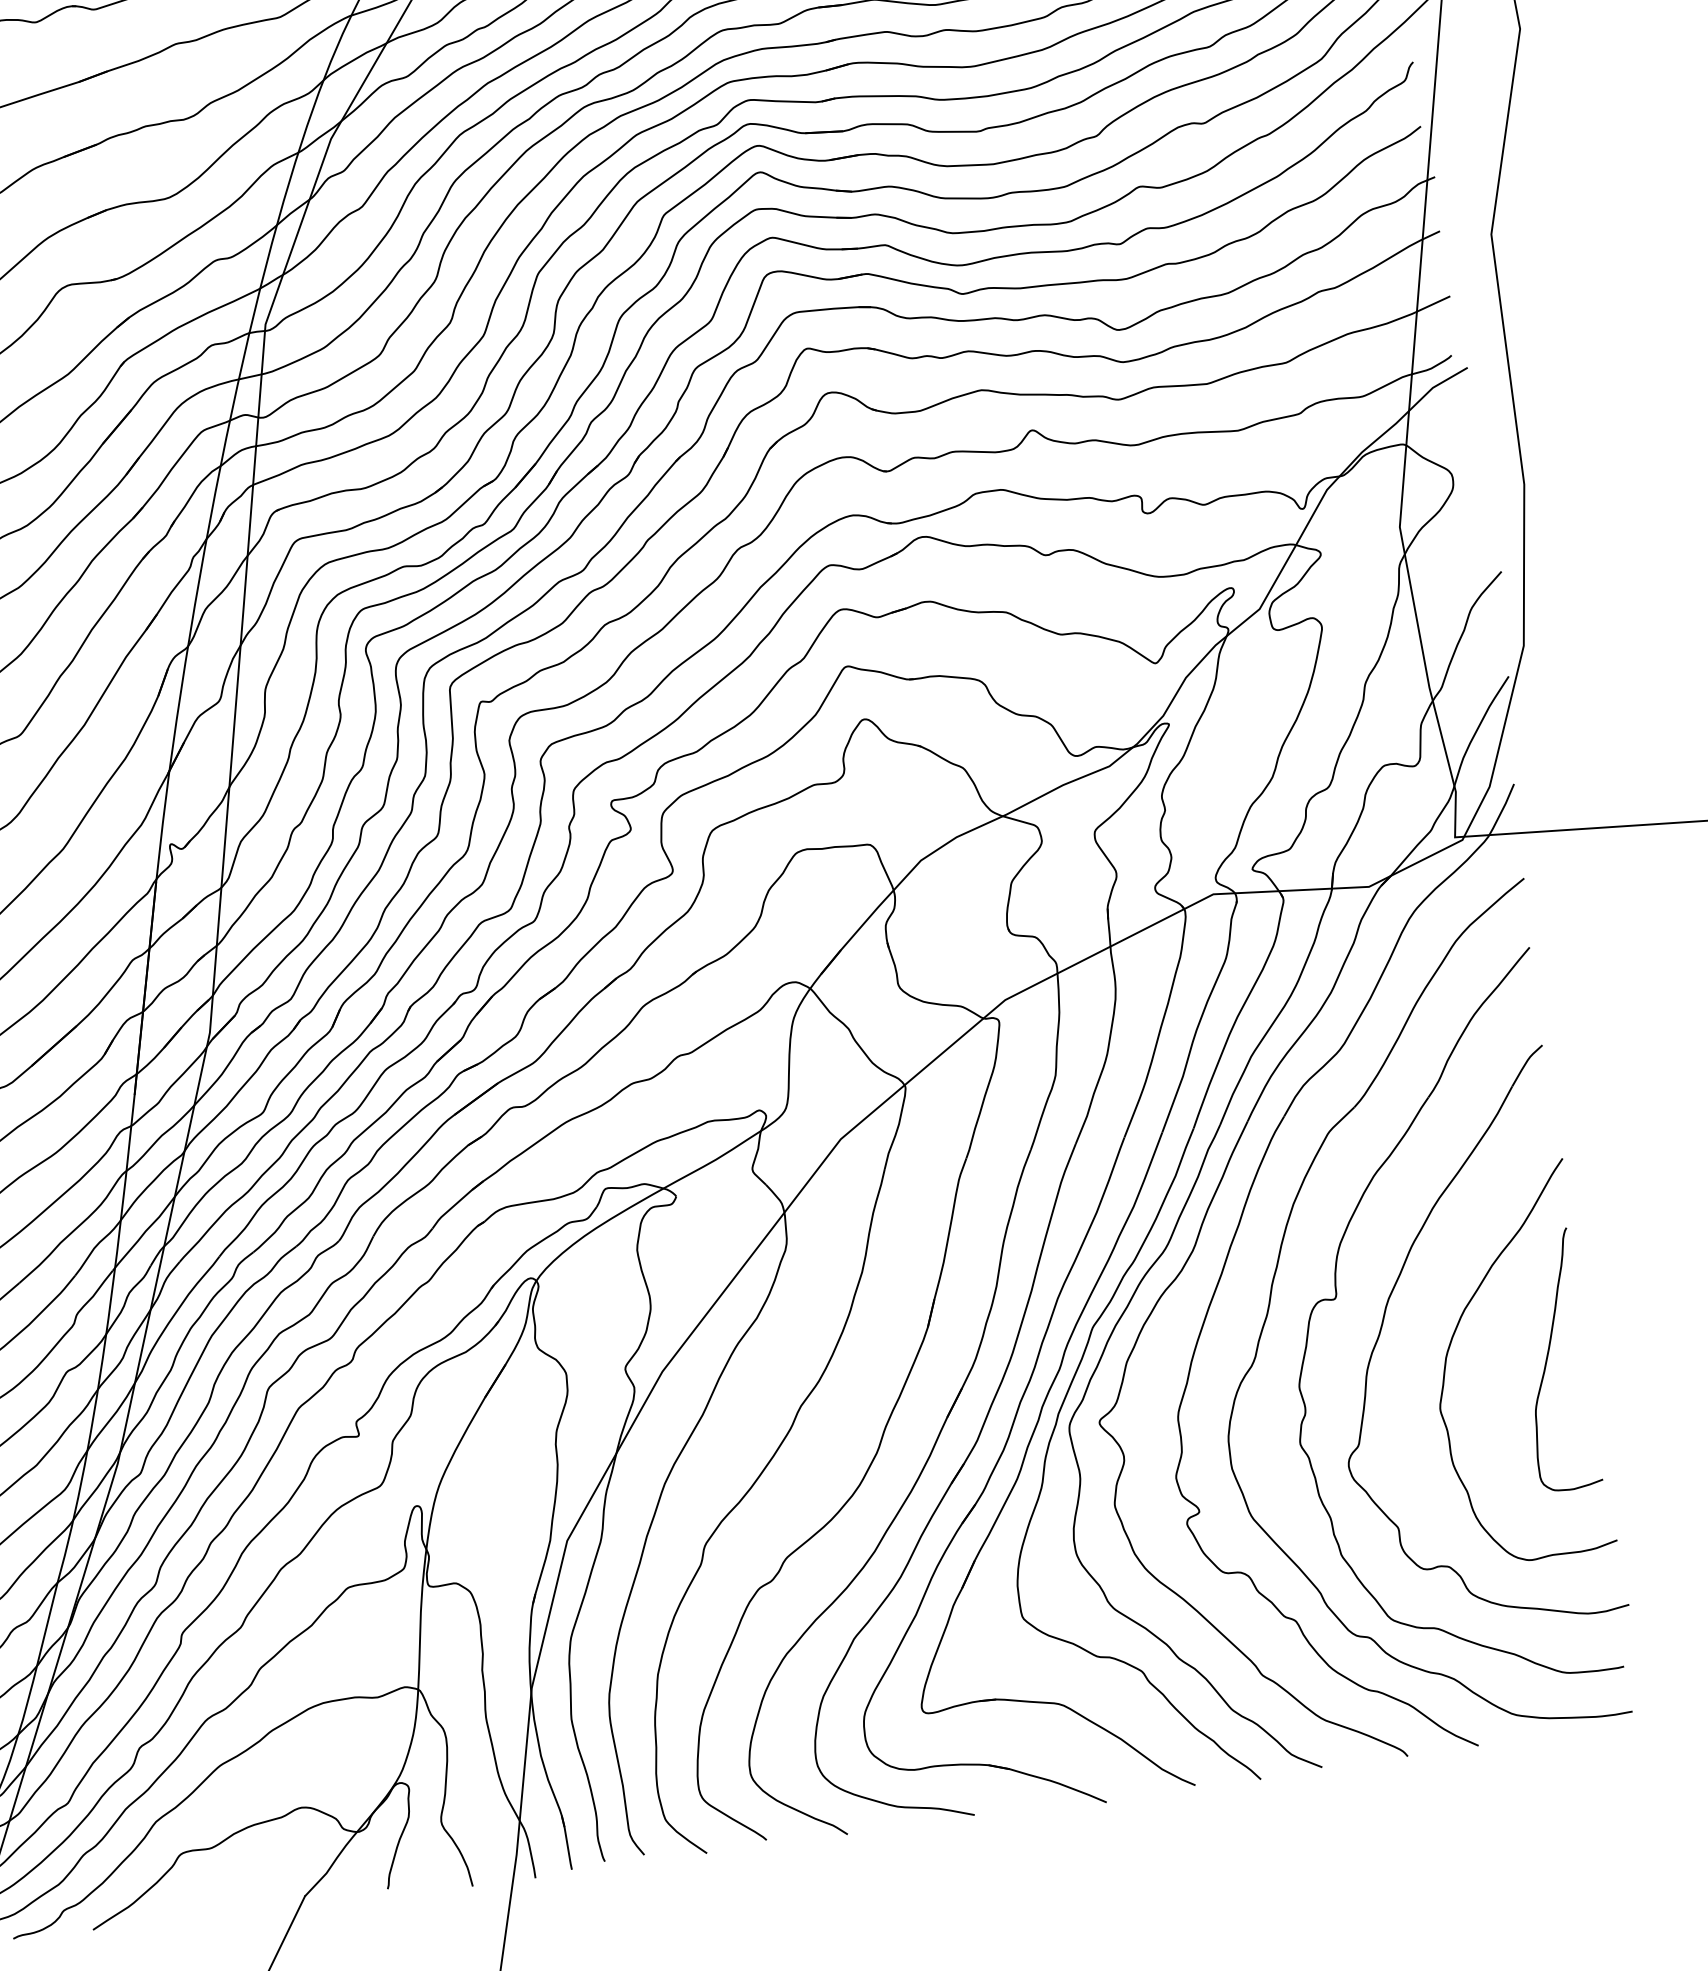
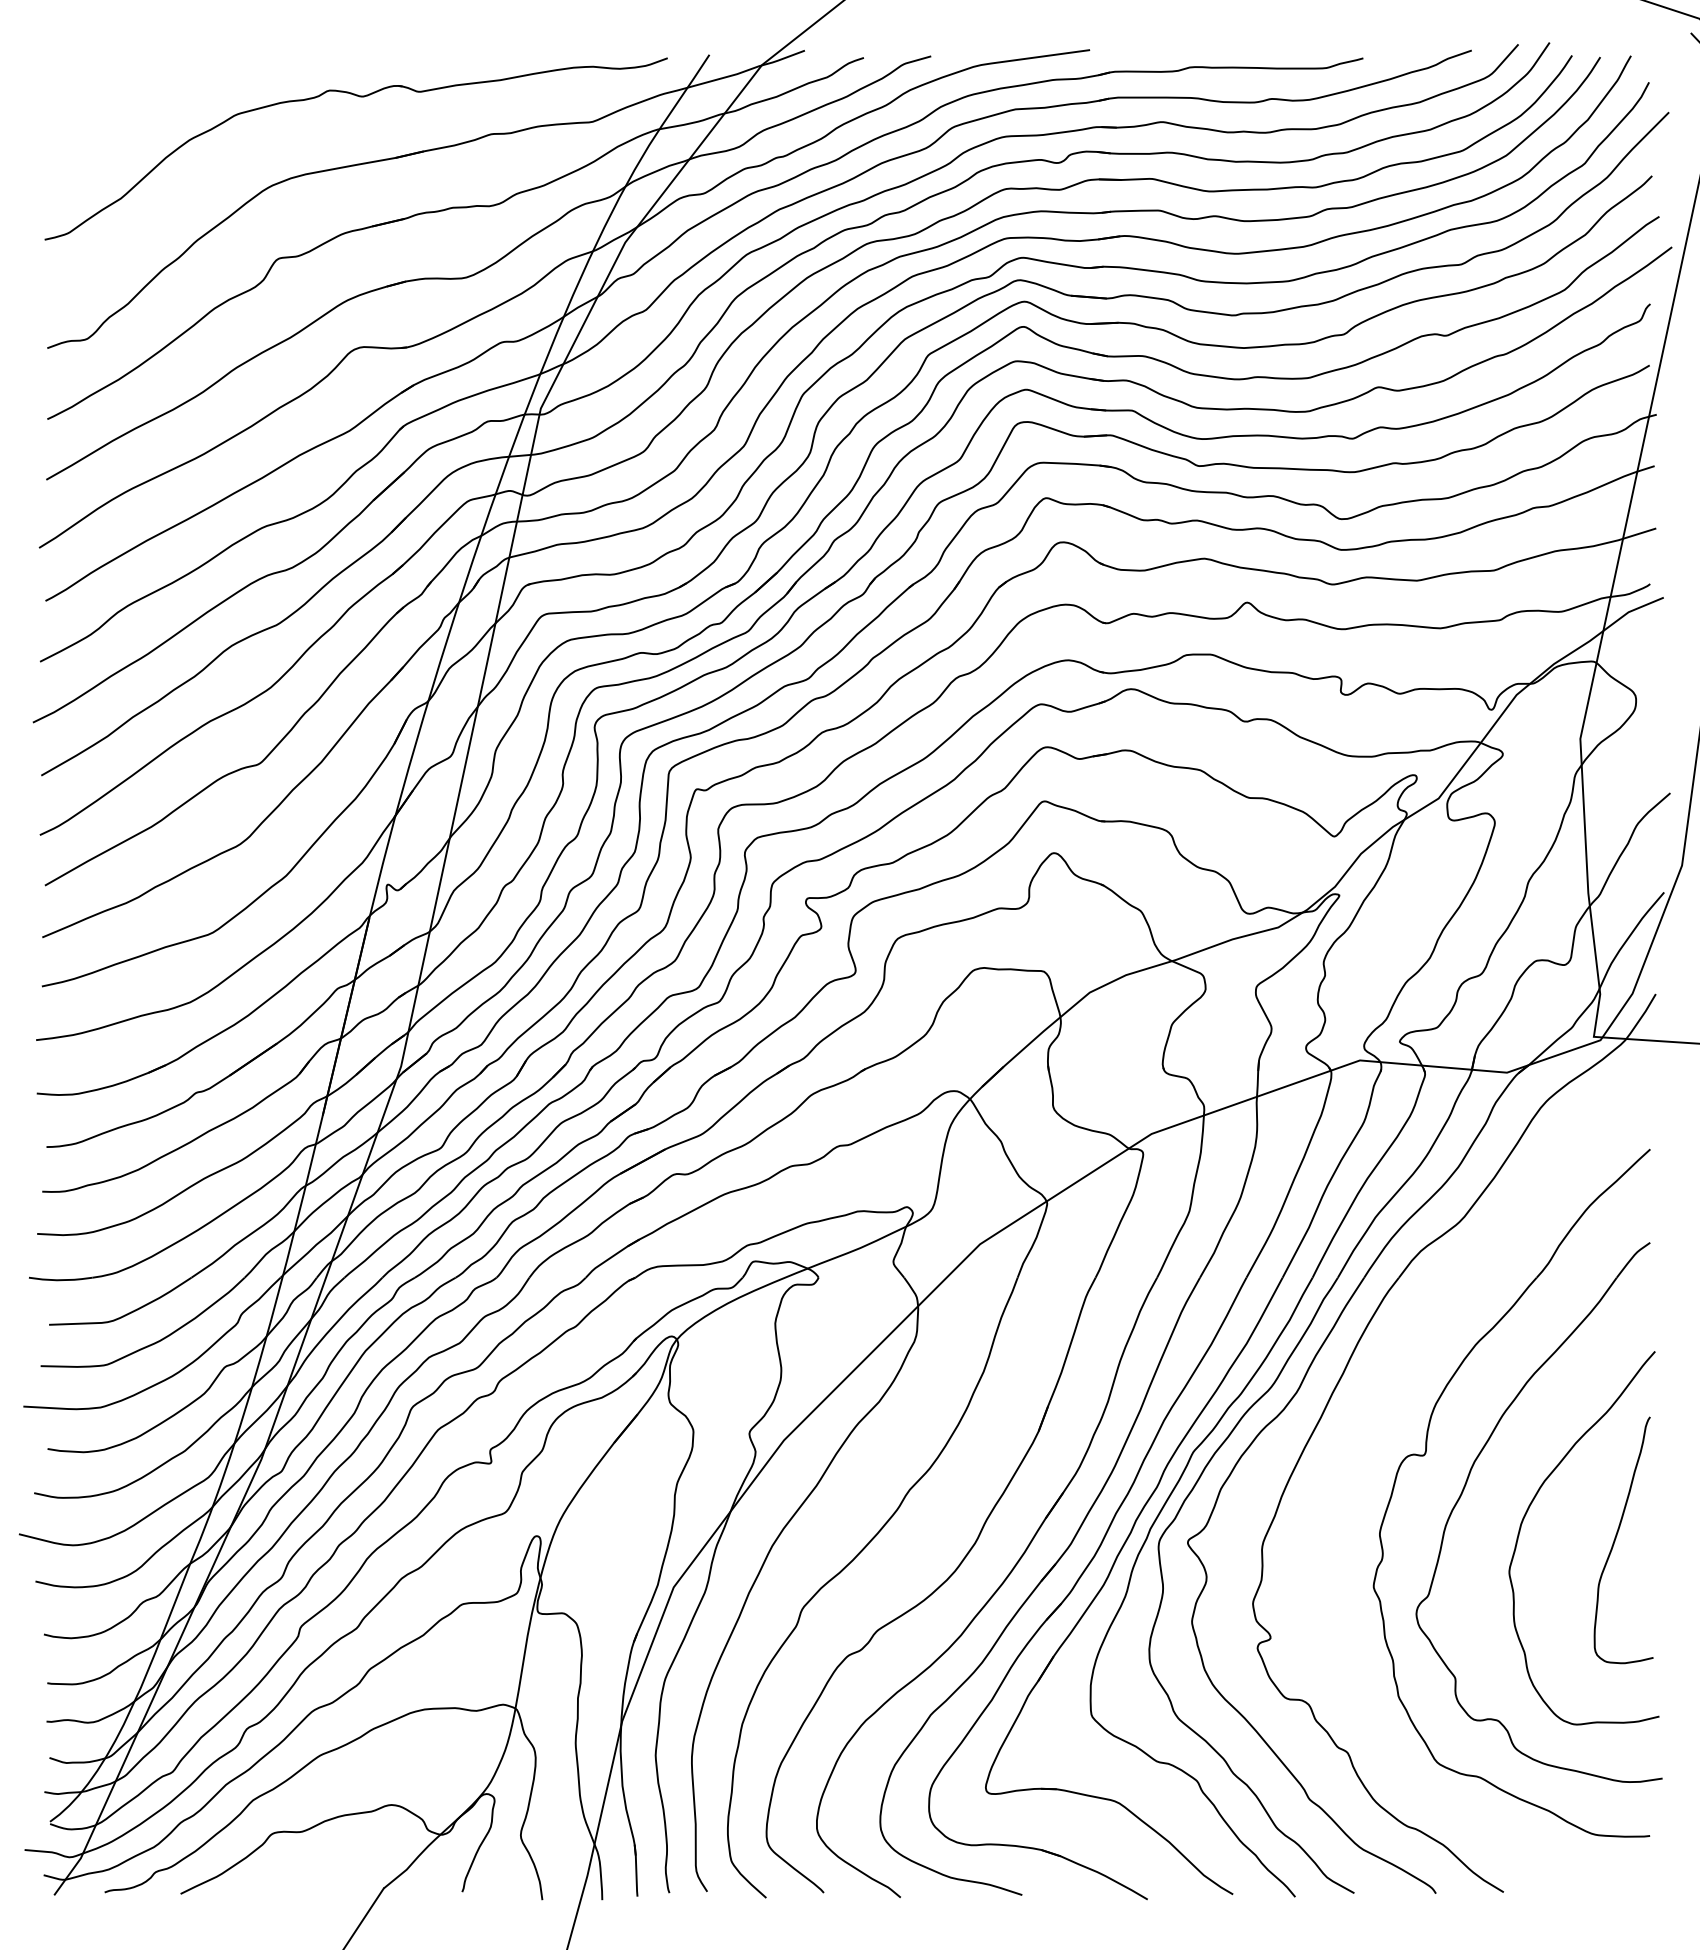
part: (1271, 1299) -> (1364, 1447), removed

